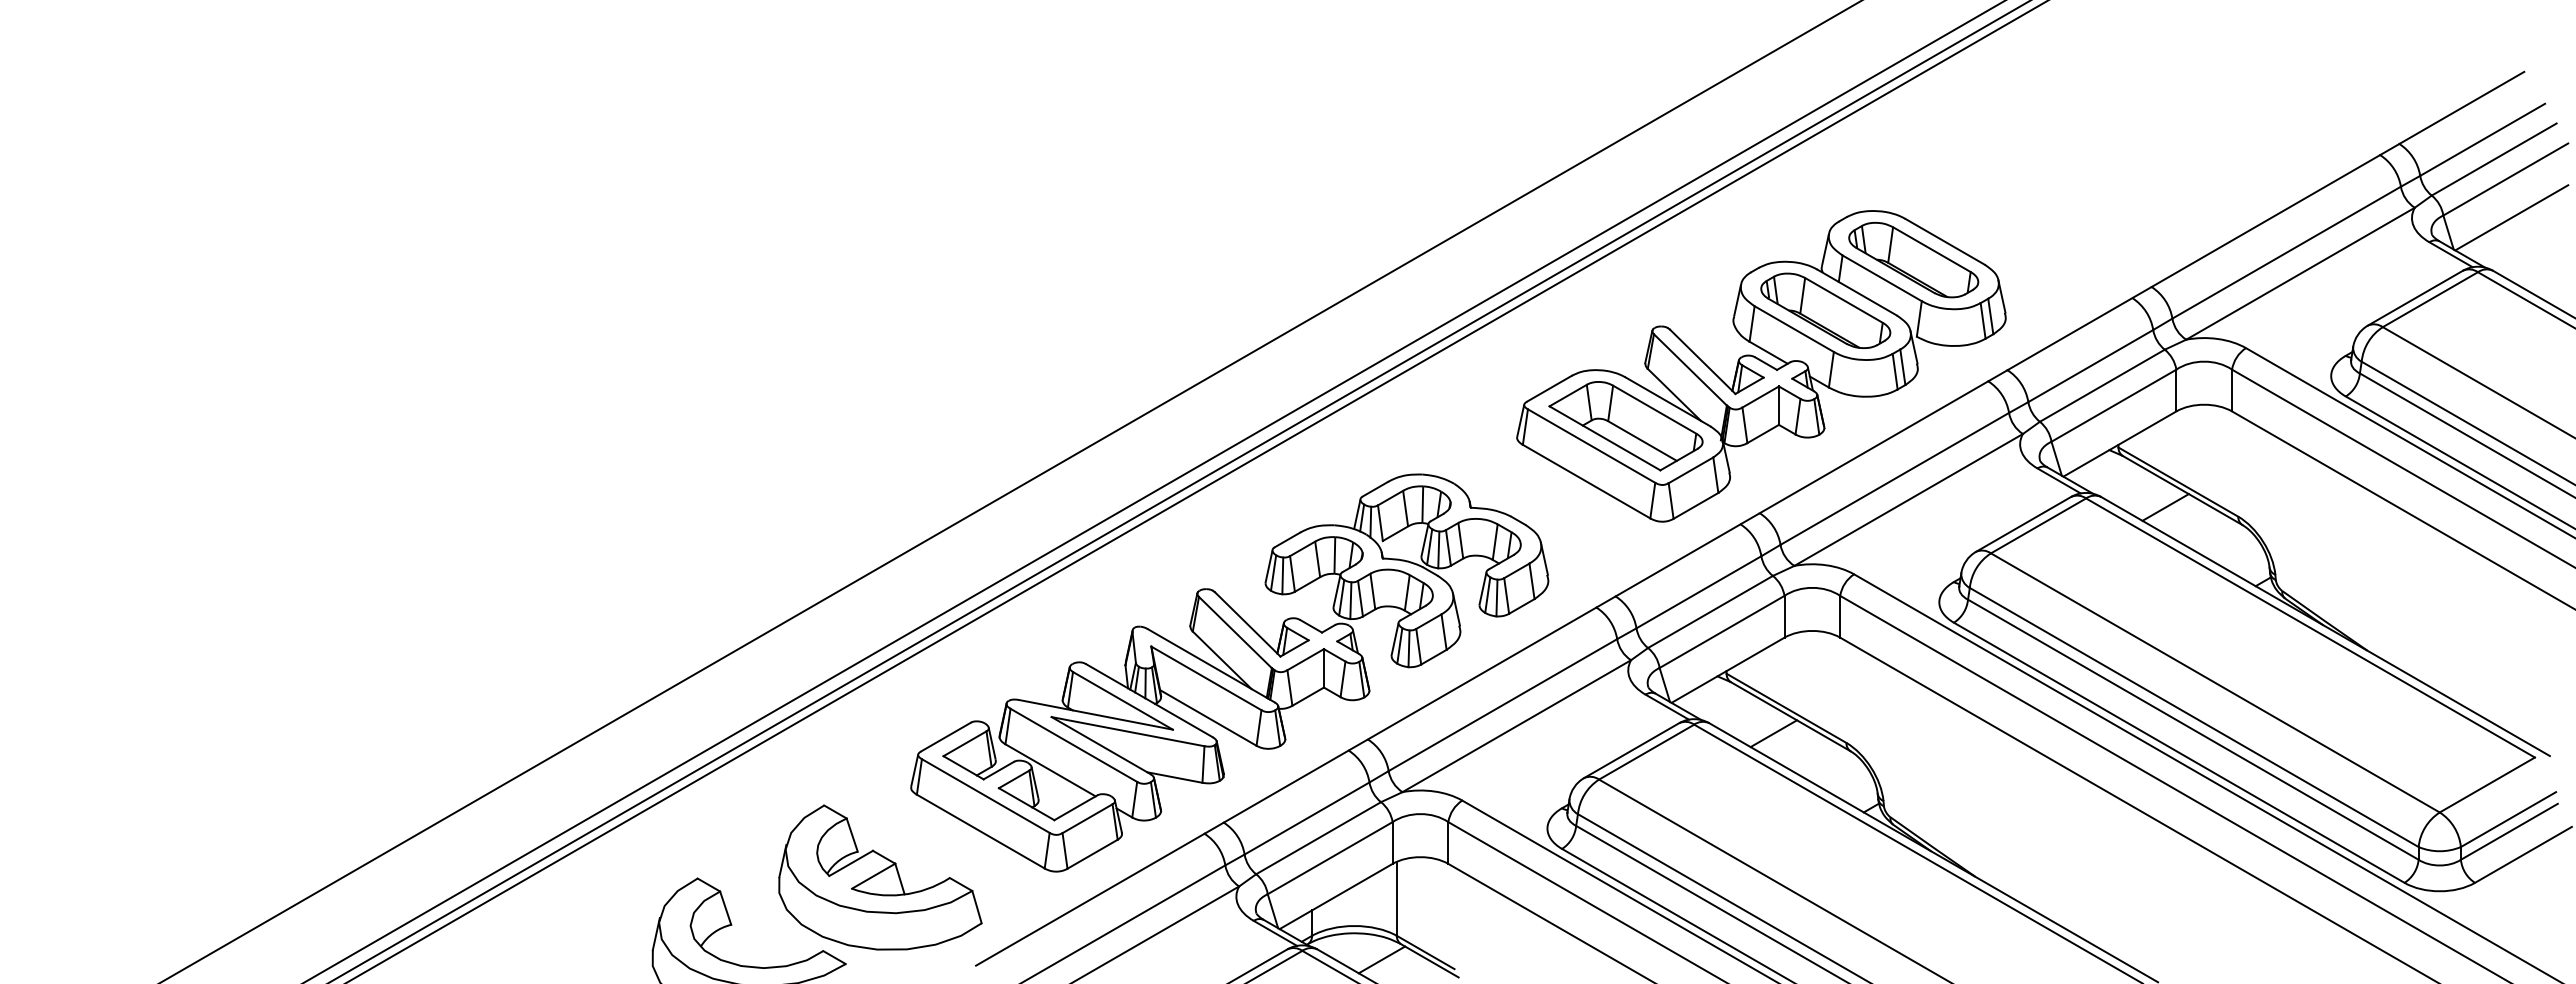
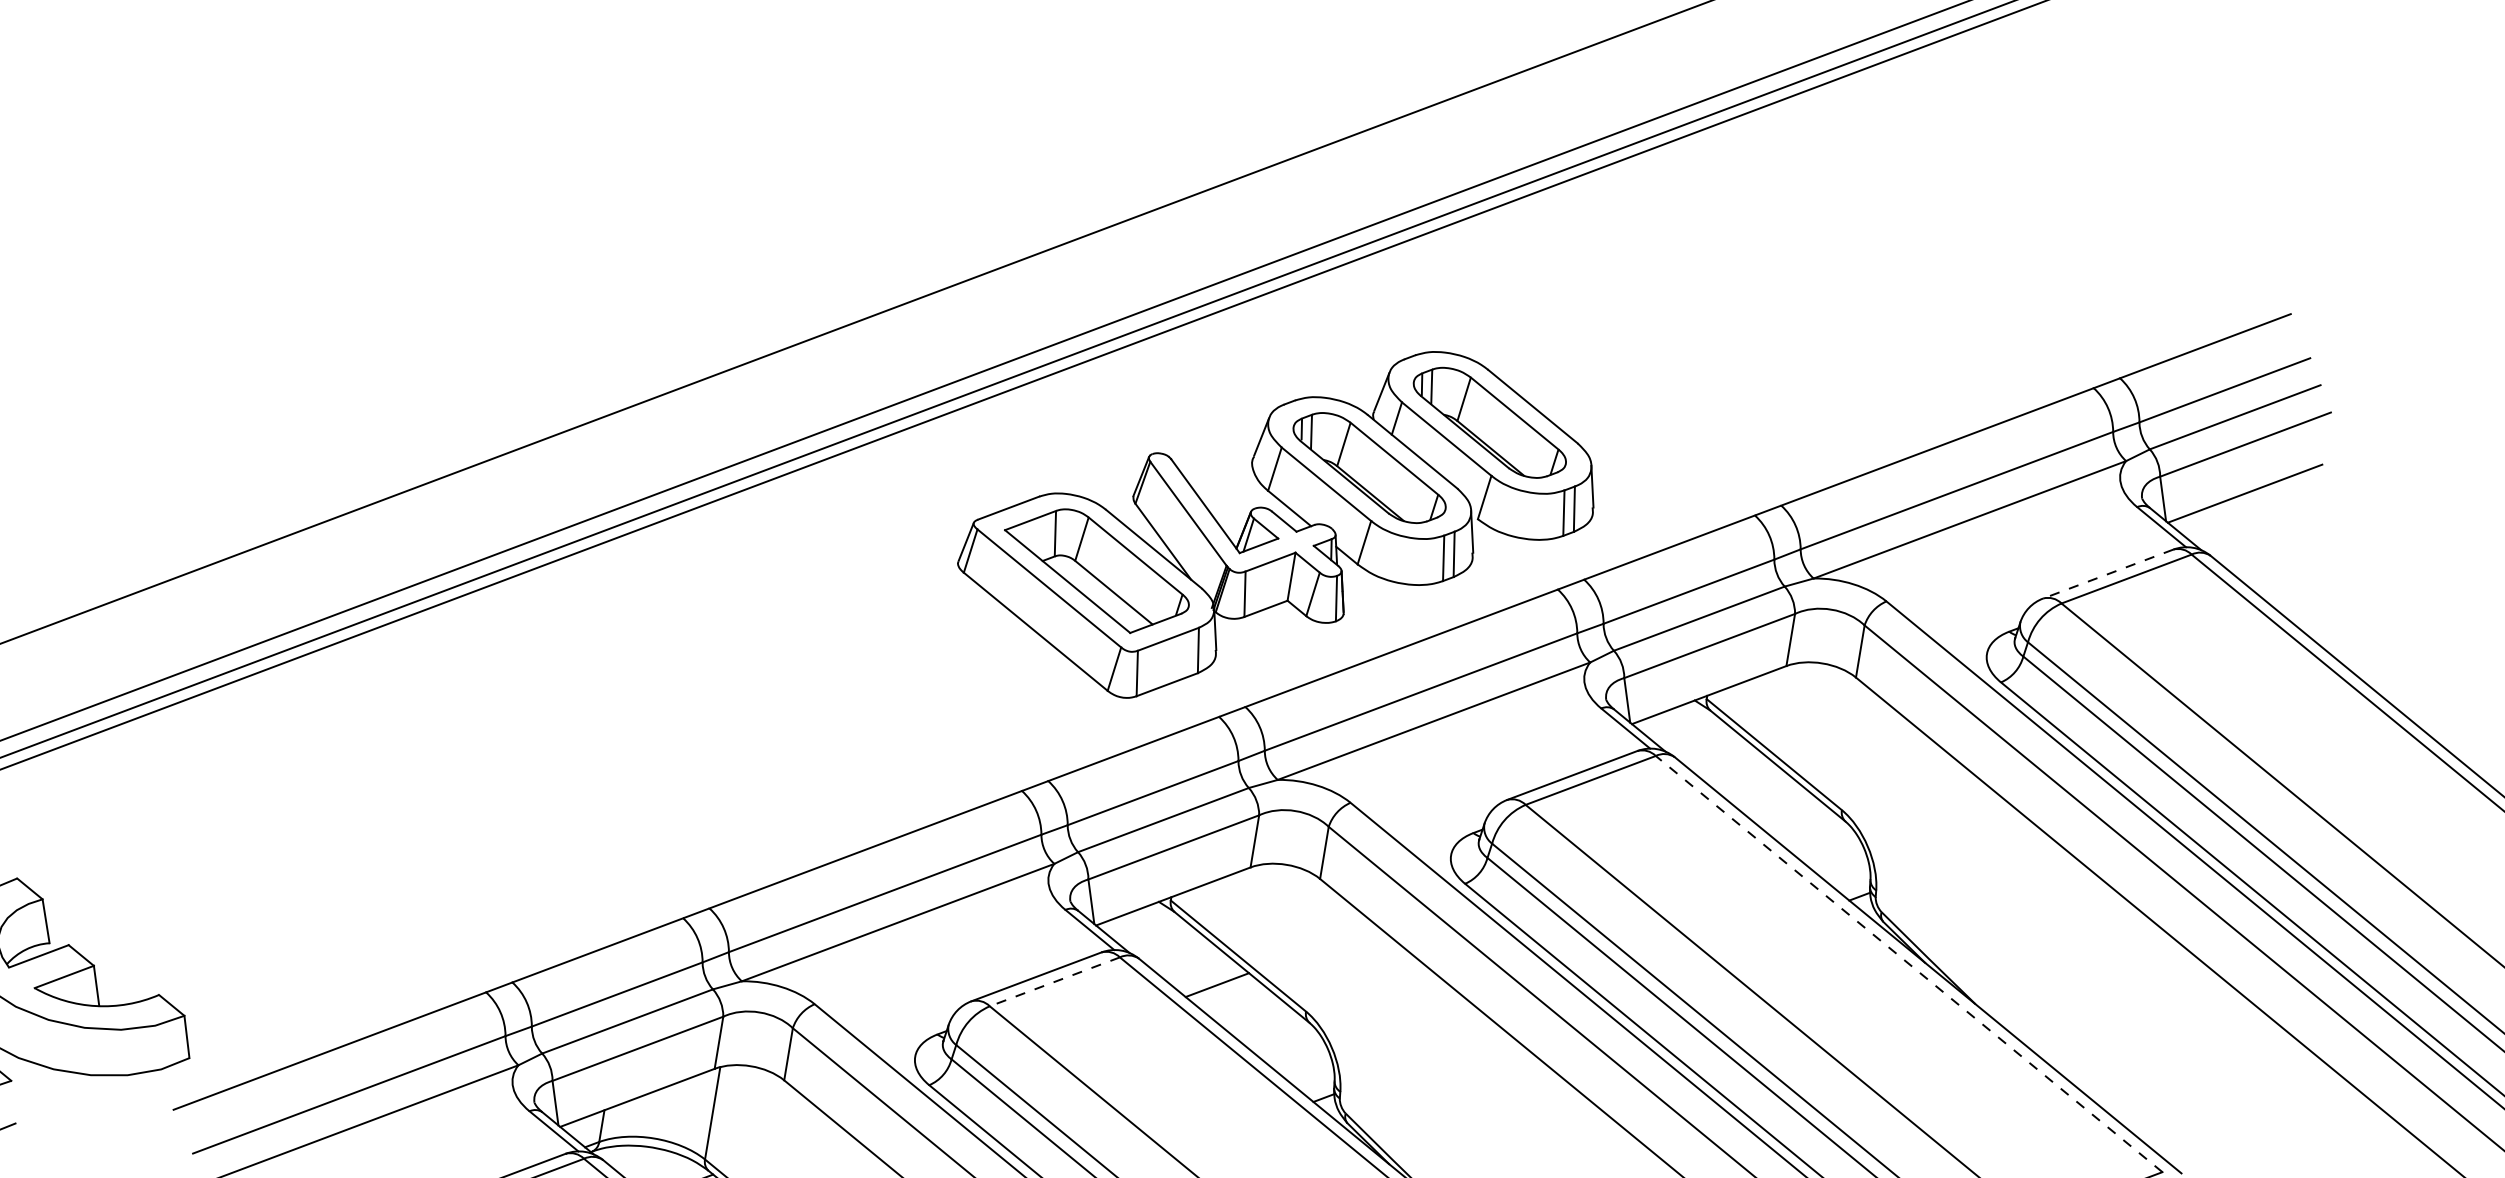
line: (2415, 298) -> (2108, 574), solid -> dashed
line: (2165, 507) -> (1753, 783), removed
line: (2310, 627) -> (1909, 963), solid -> dashed
part: (1229, 672) -> (550, 796), removed
line: (1646, 752) -> (1054, 982), solid -> dashed

